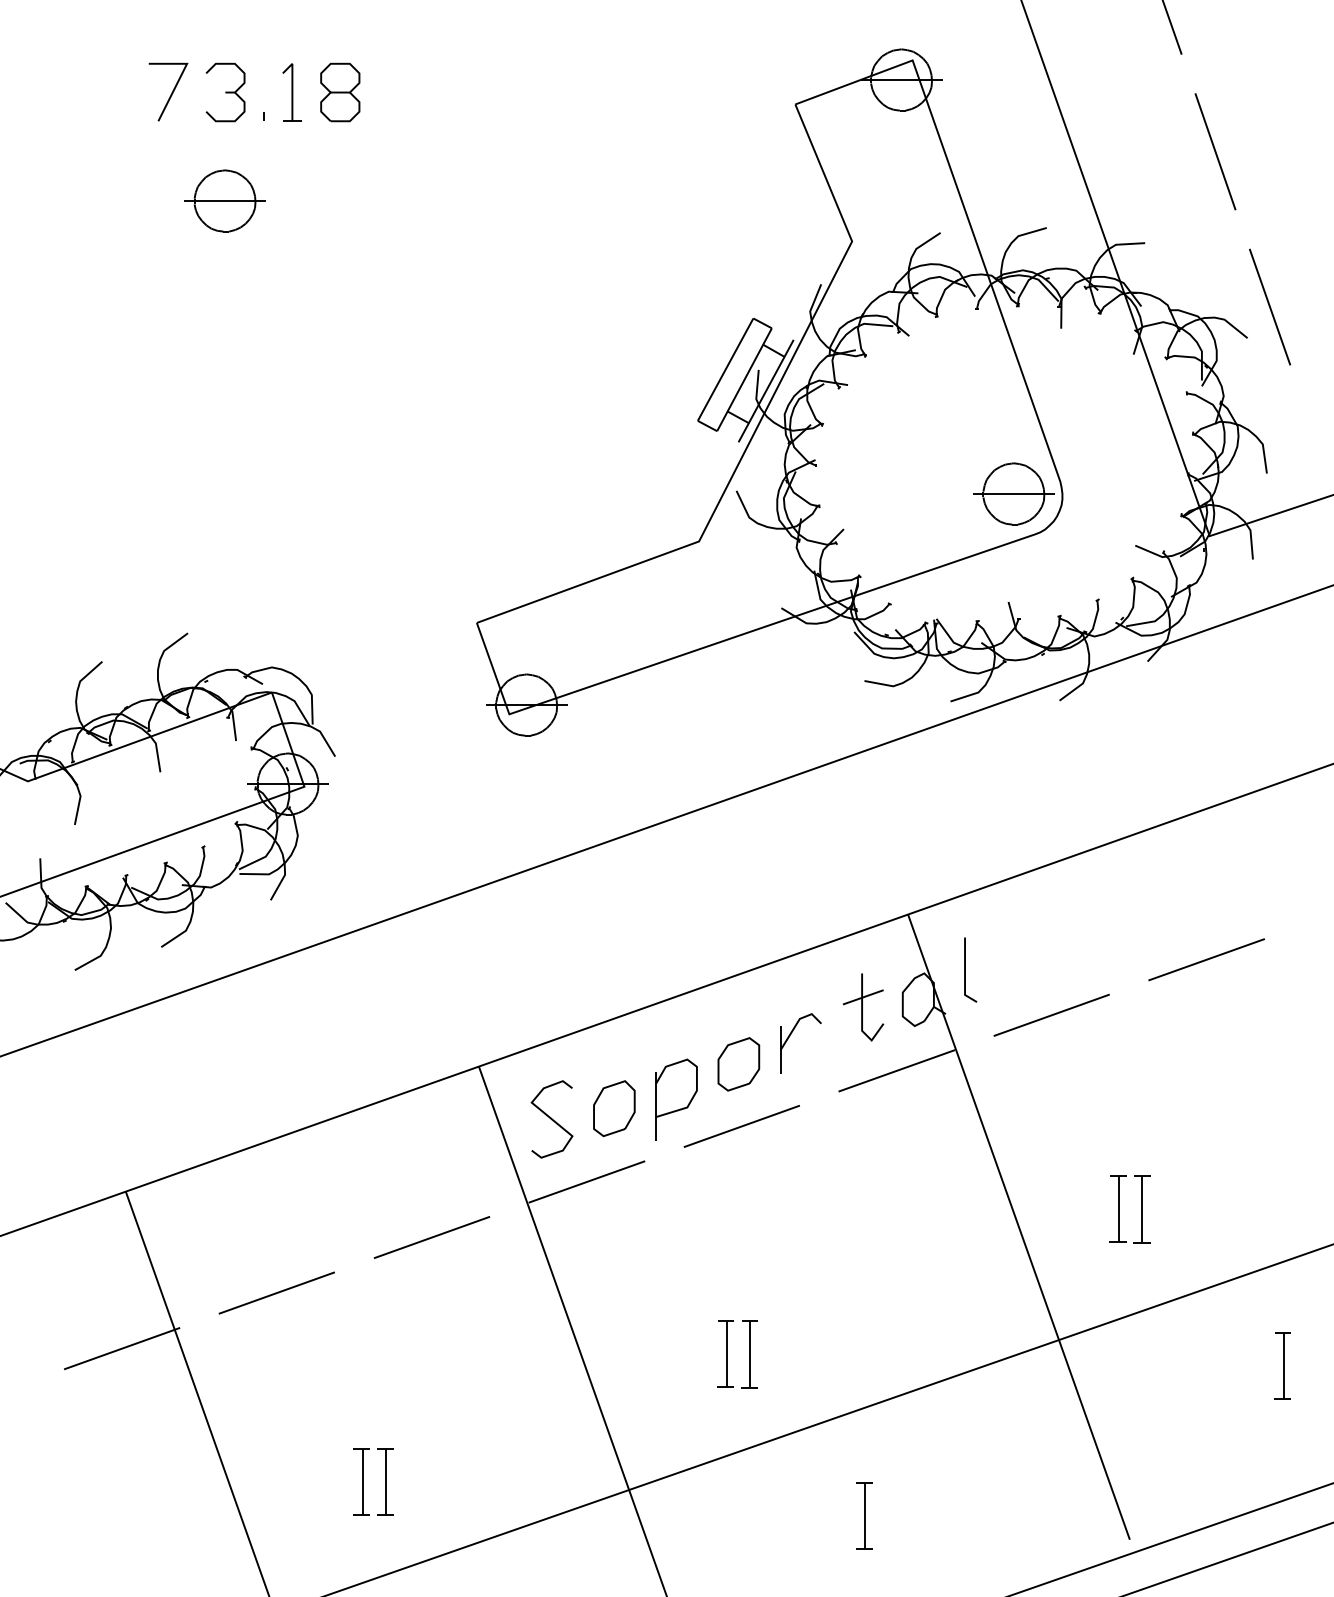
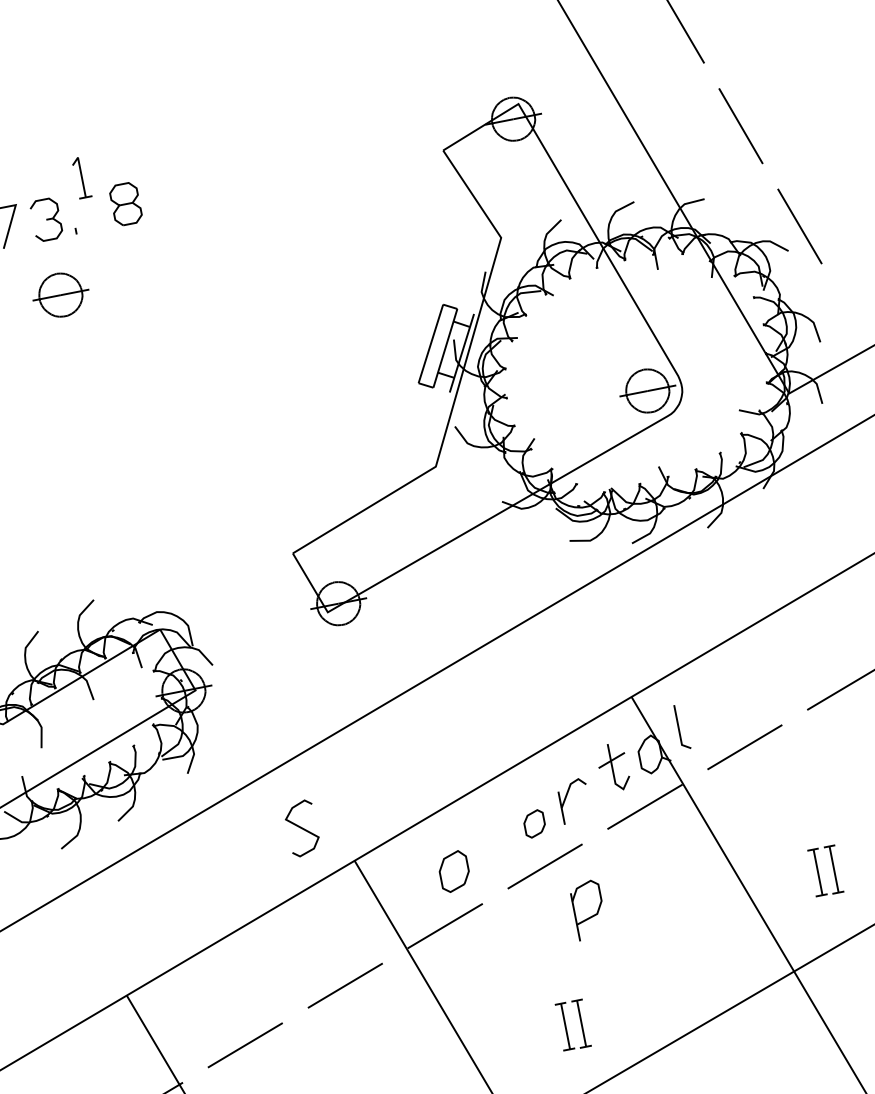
part: (291, 92) -> (81, 177), moved
part: (738, 1064) -> (534, 824), size x0.7
part: (676, 1099) -> (588, 909), moved
curve: (551, 1119) -> (301, 828), moved

